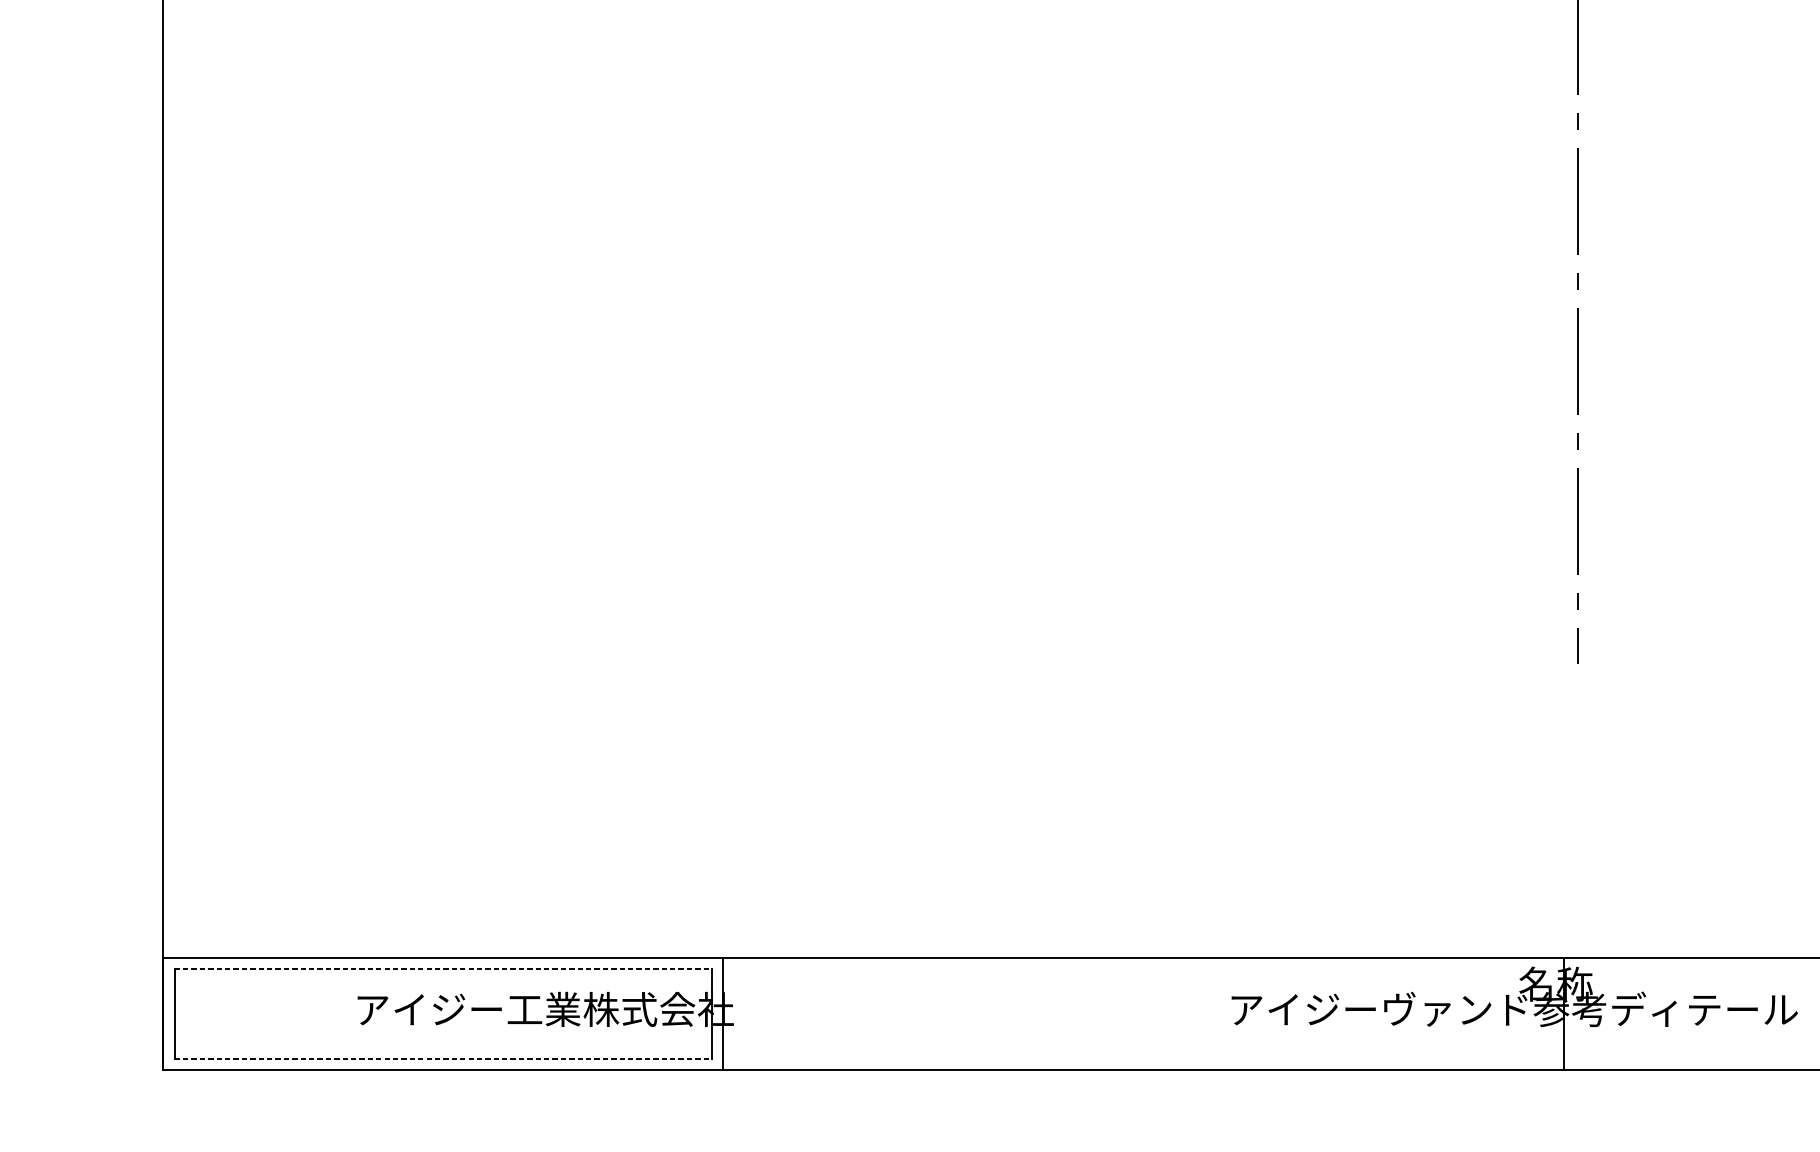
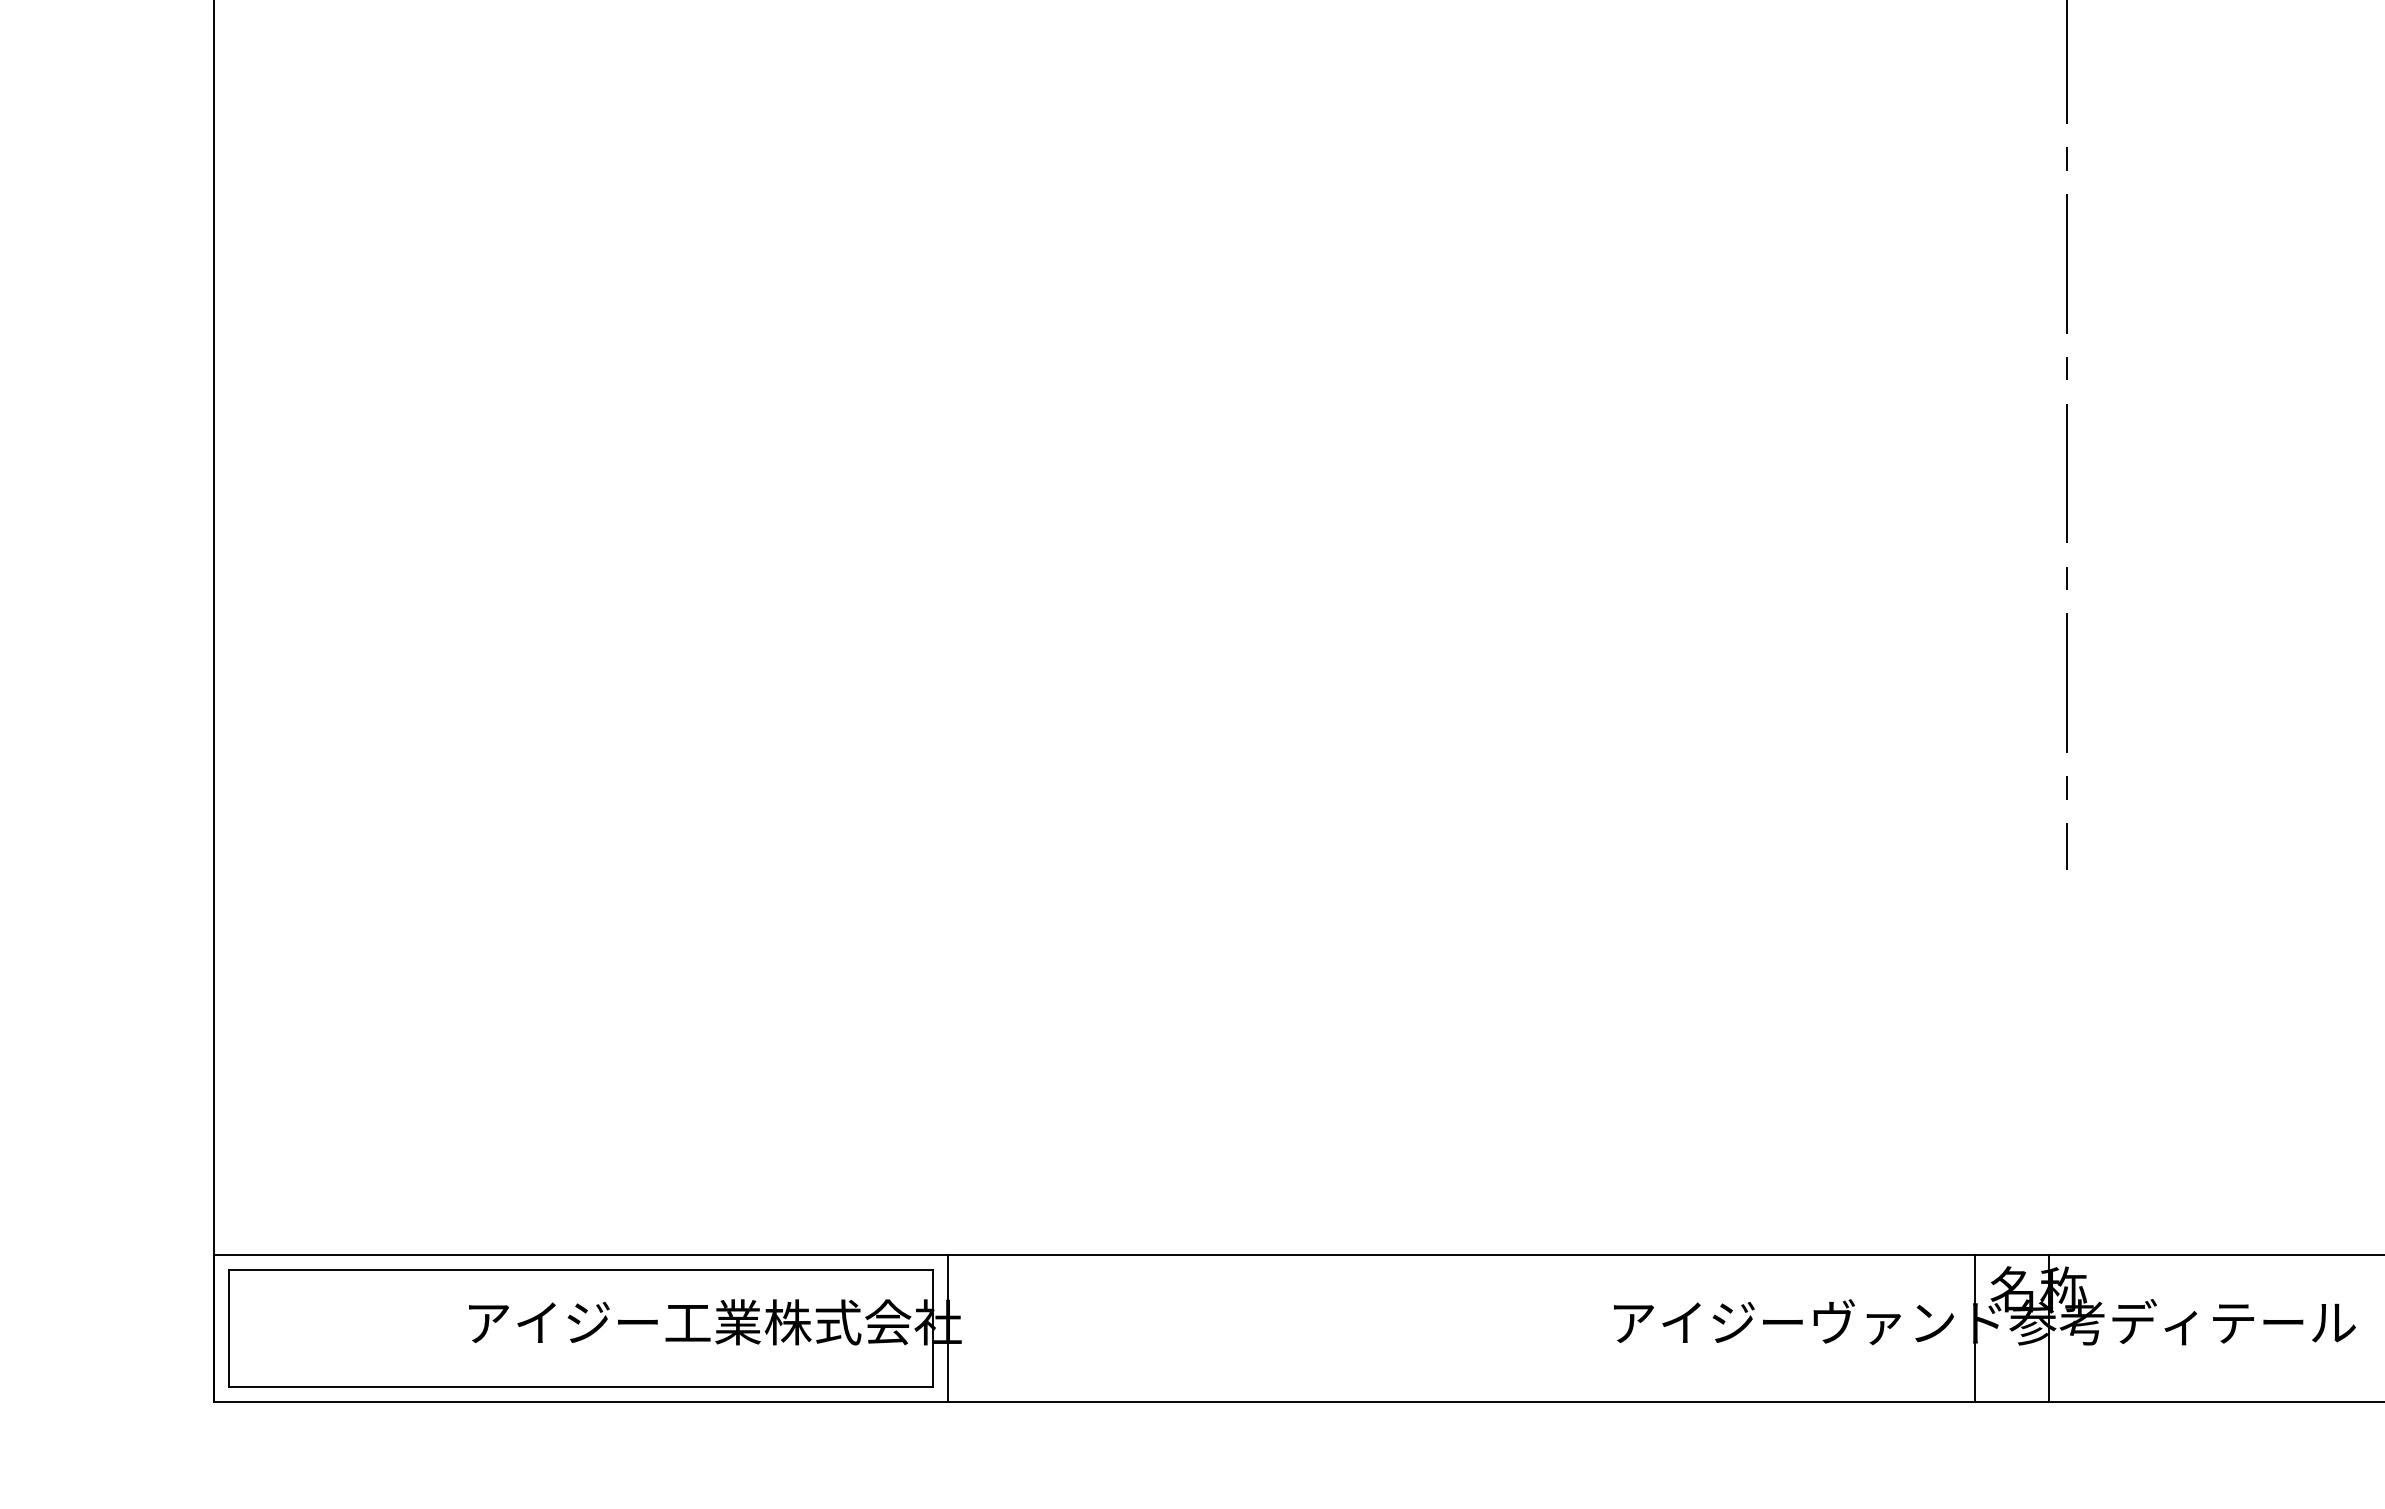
line: (443, 969) -> (581, 1269), dashed -> solid
line: (1507, 1013) -> (1975, 1327), added
line: (443, 1059) -> (581, 1387), dashed -> solid

